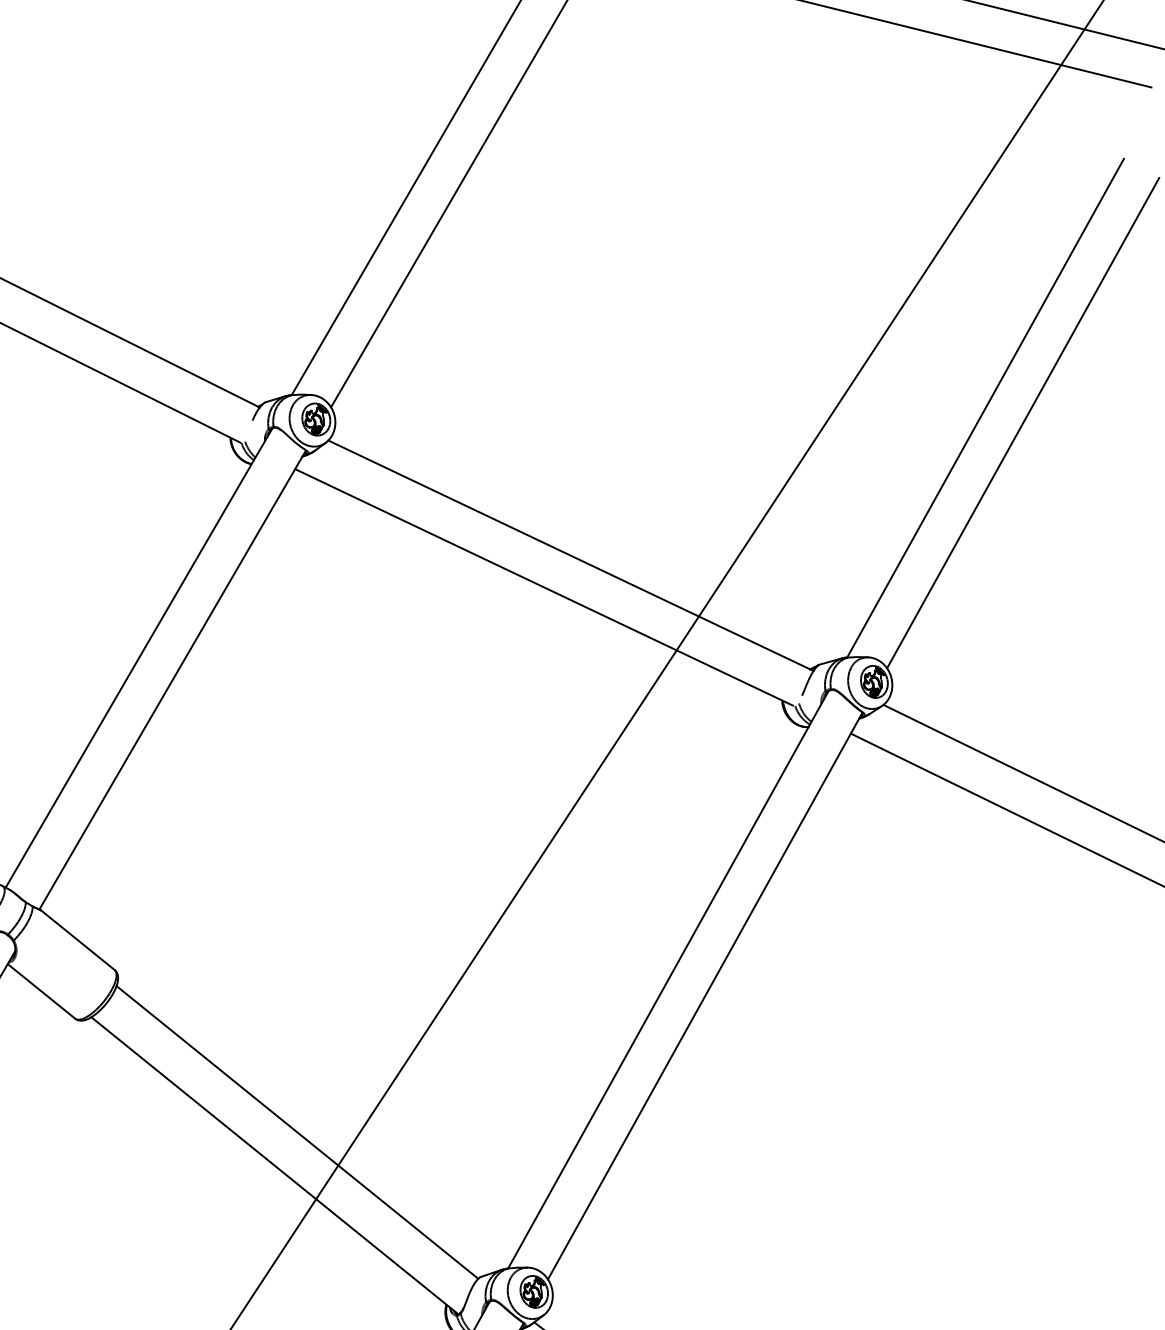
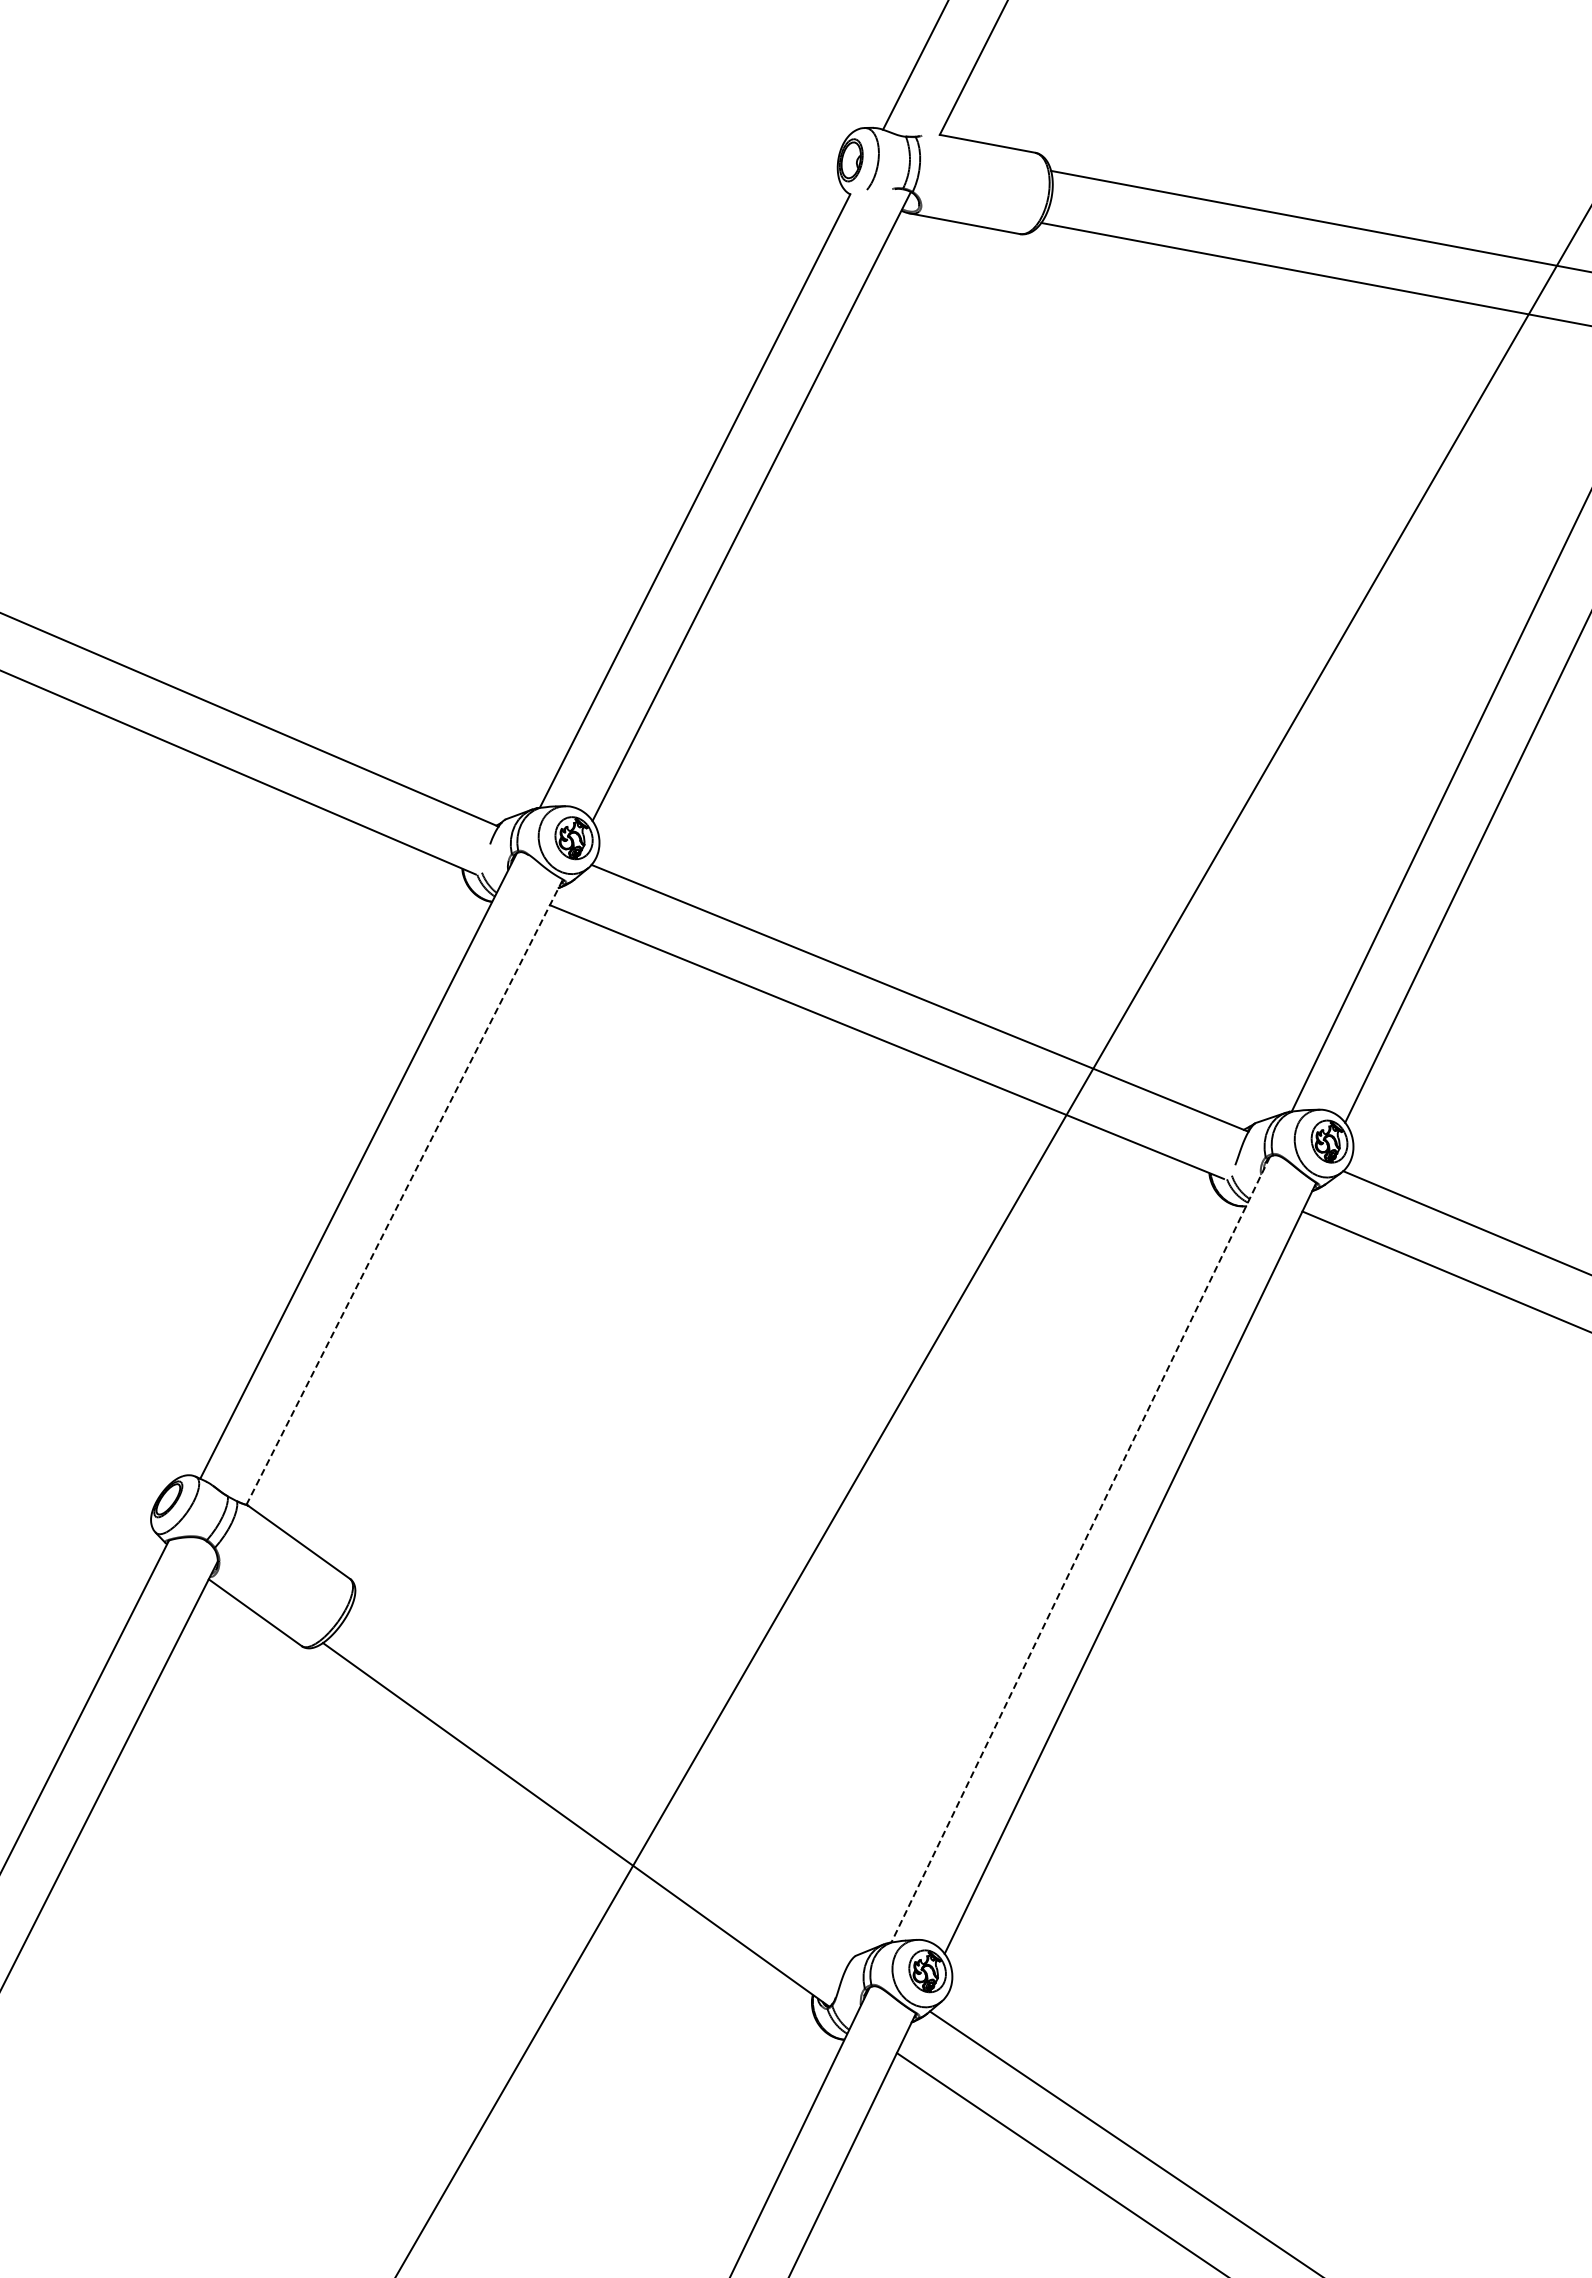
line: (172, 680) -> (404, 1192), solid -> dashed
line: (668, 979) -> (1080, 1549), solid -> dashed
line: (296, 1132) -> (602, 1779), removed

